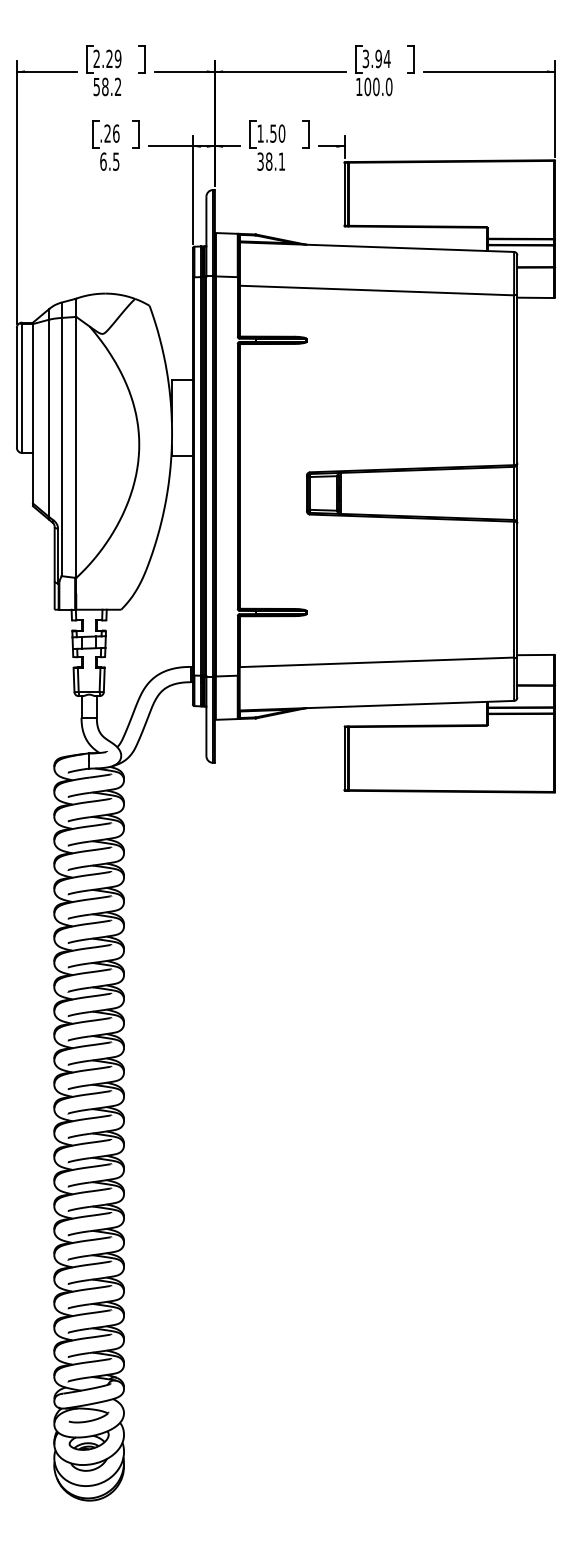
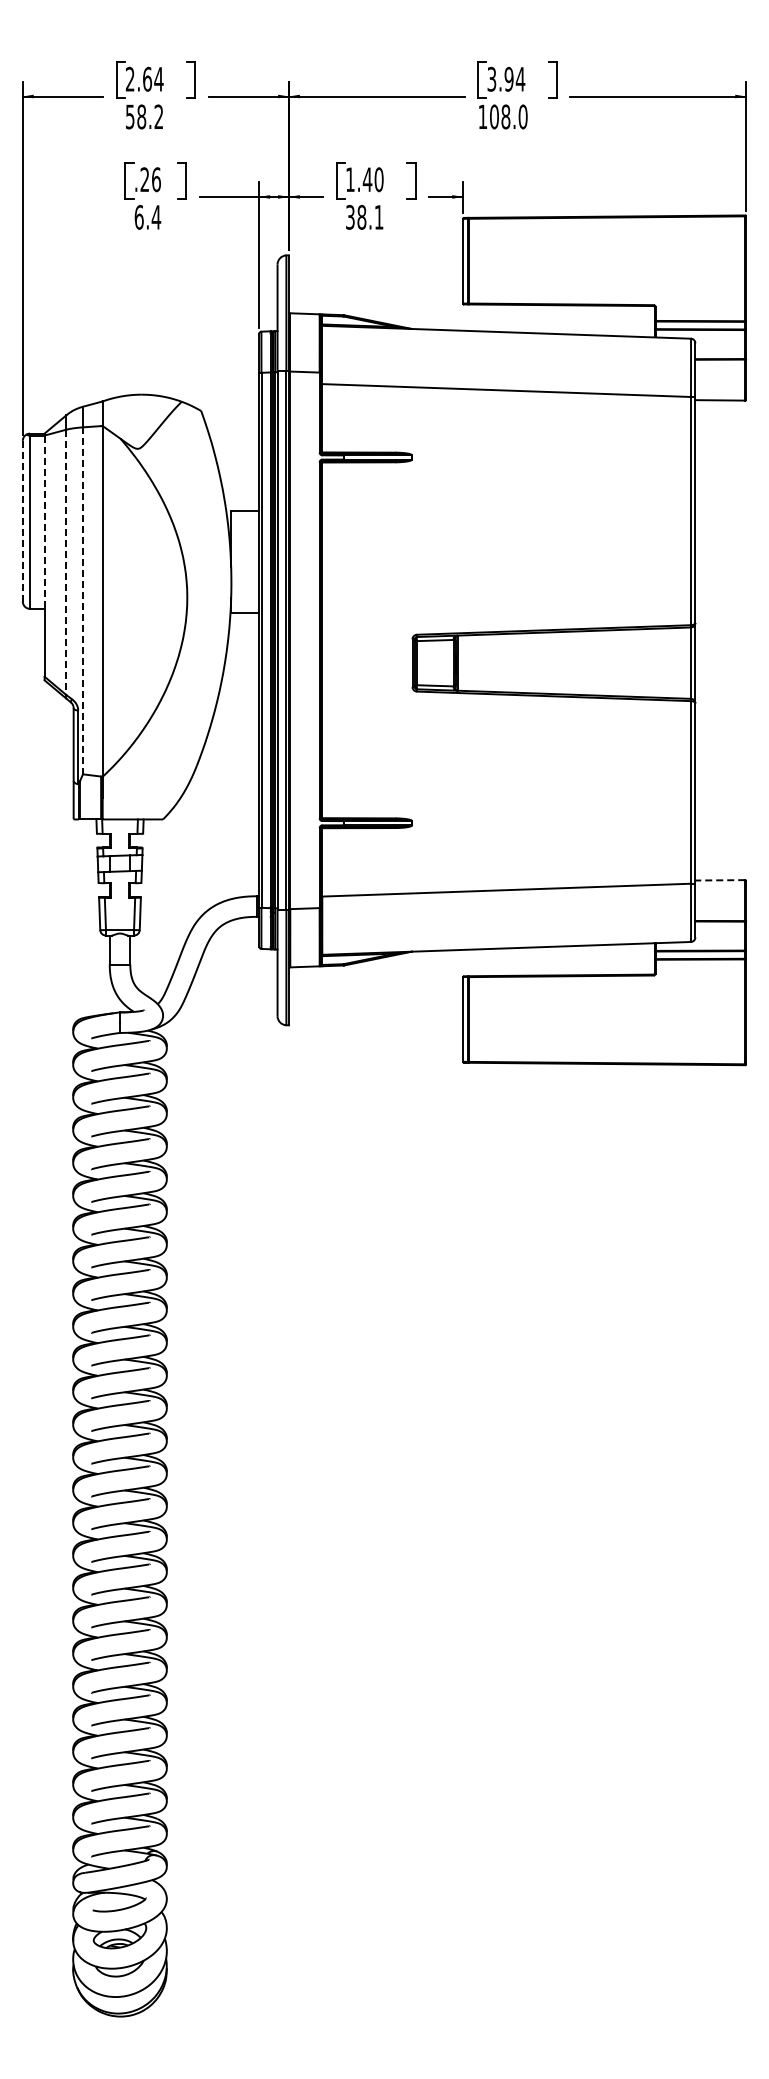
text: (114, 58) -> (153, 78), 2.29 -> 2.64
text: (376, 86) -> (505, 116), 100.0 -> 108.0
text: (273, 133) -> (367, 179), 1.50 -> 1.40
text: (116, 161) -> (156, 217), 6.5 -> 6.4
line: (16, 387) -> (22, 520), solid -> dashed
line: (32, 388) -> (44, 522), solid -> dashed
line: (49, 418) -> (66, 562), solid -> dashed
line: (61, 447) -> (82, 601), solid -> dashed
line: (536, 655) -> (720, 880), solid -> dashed

